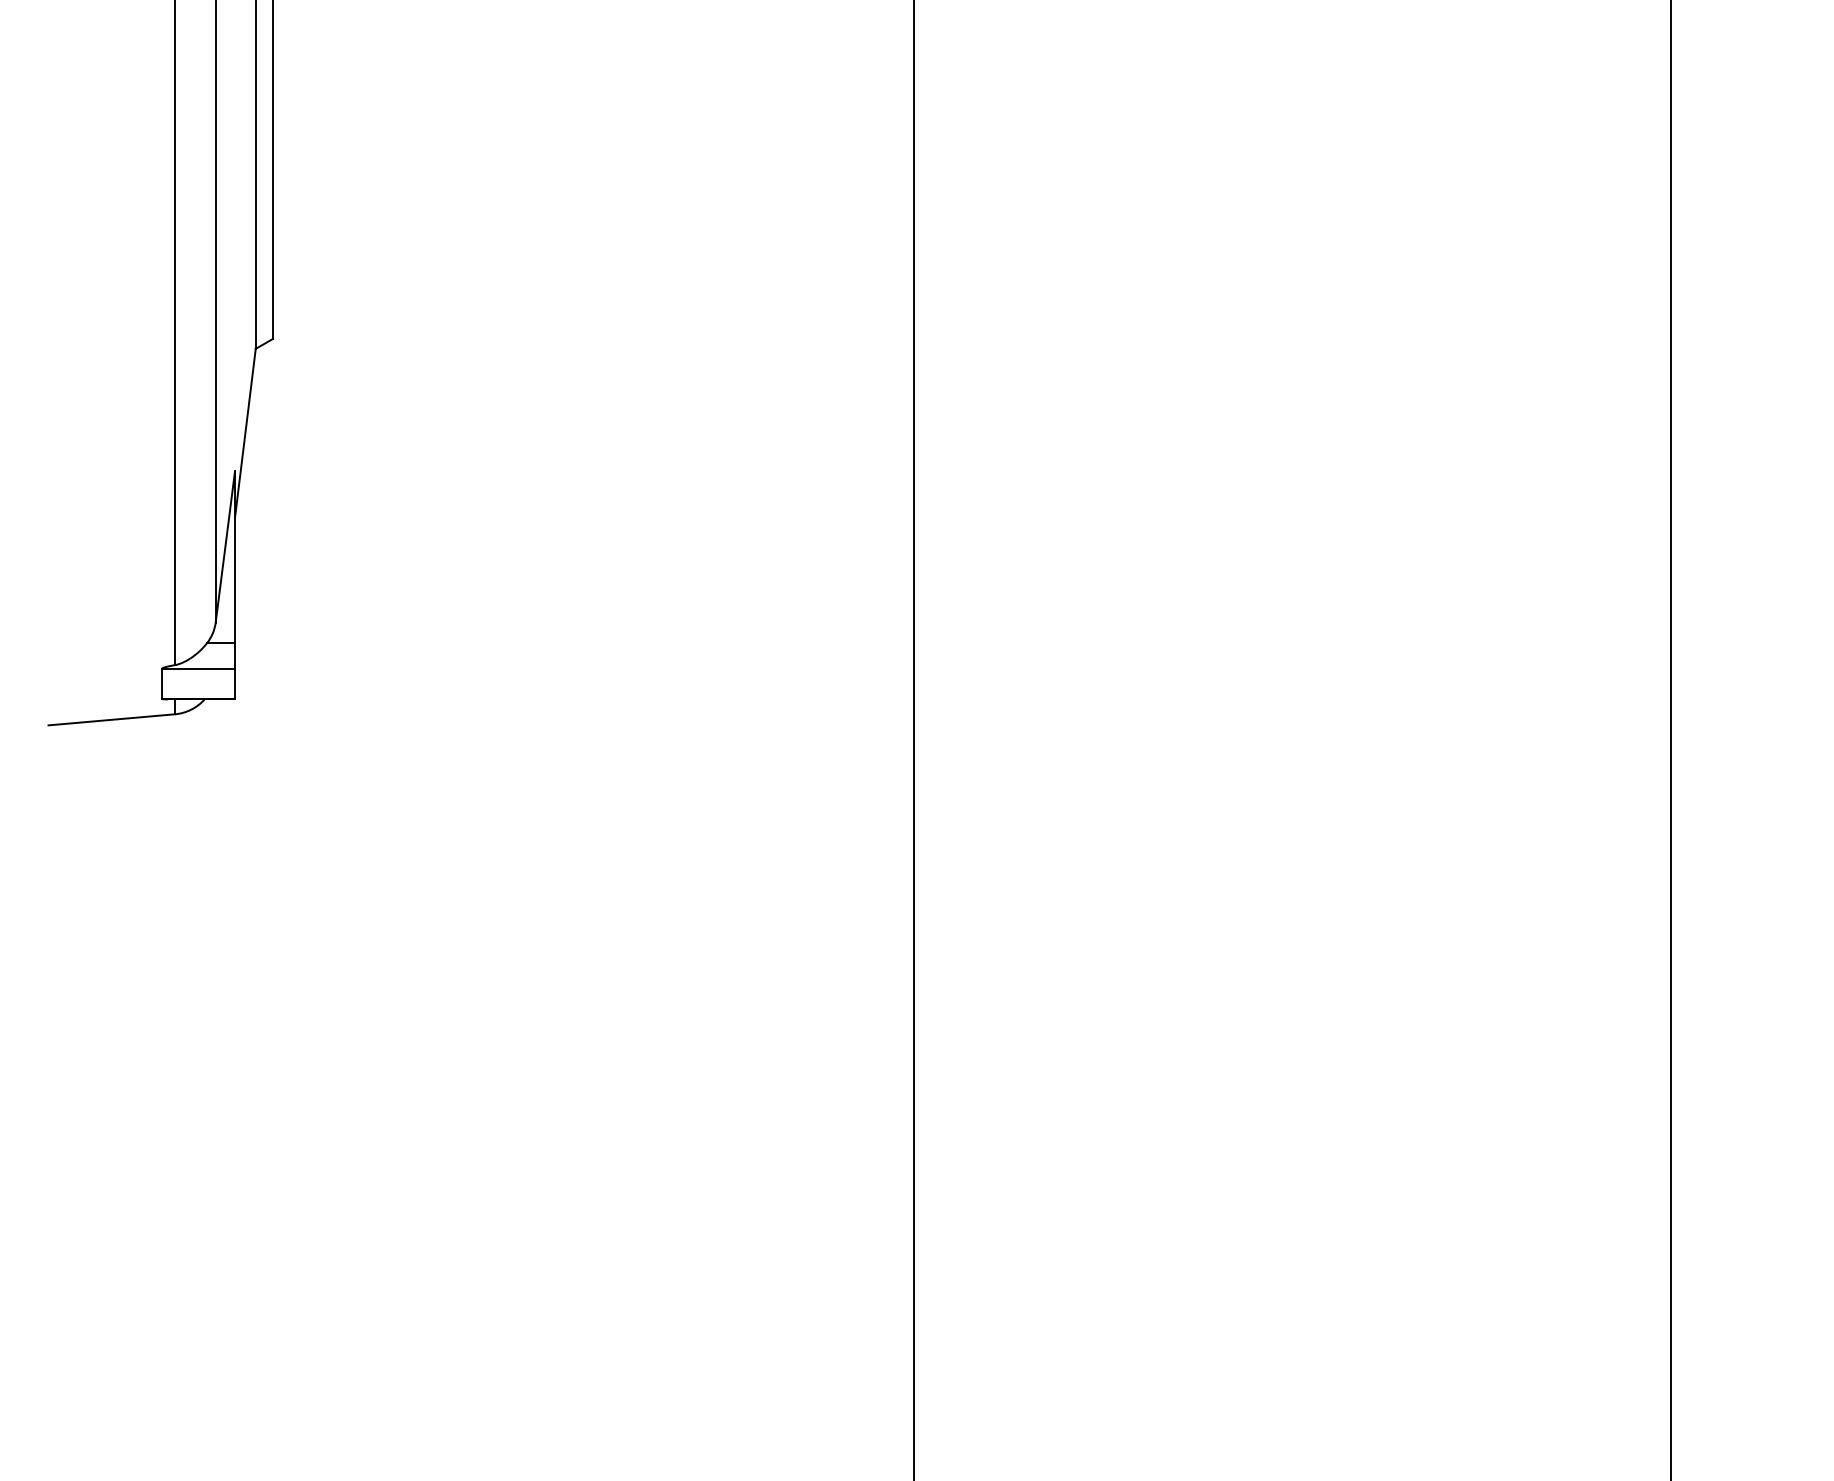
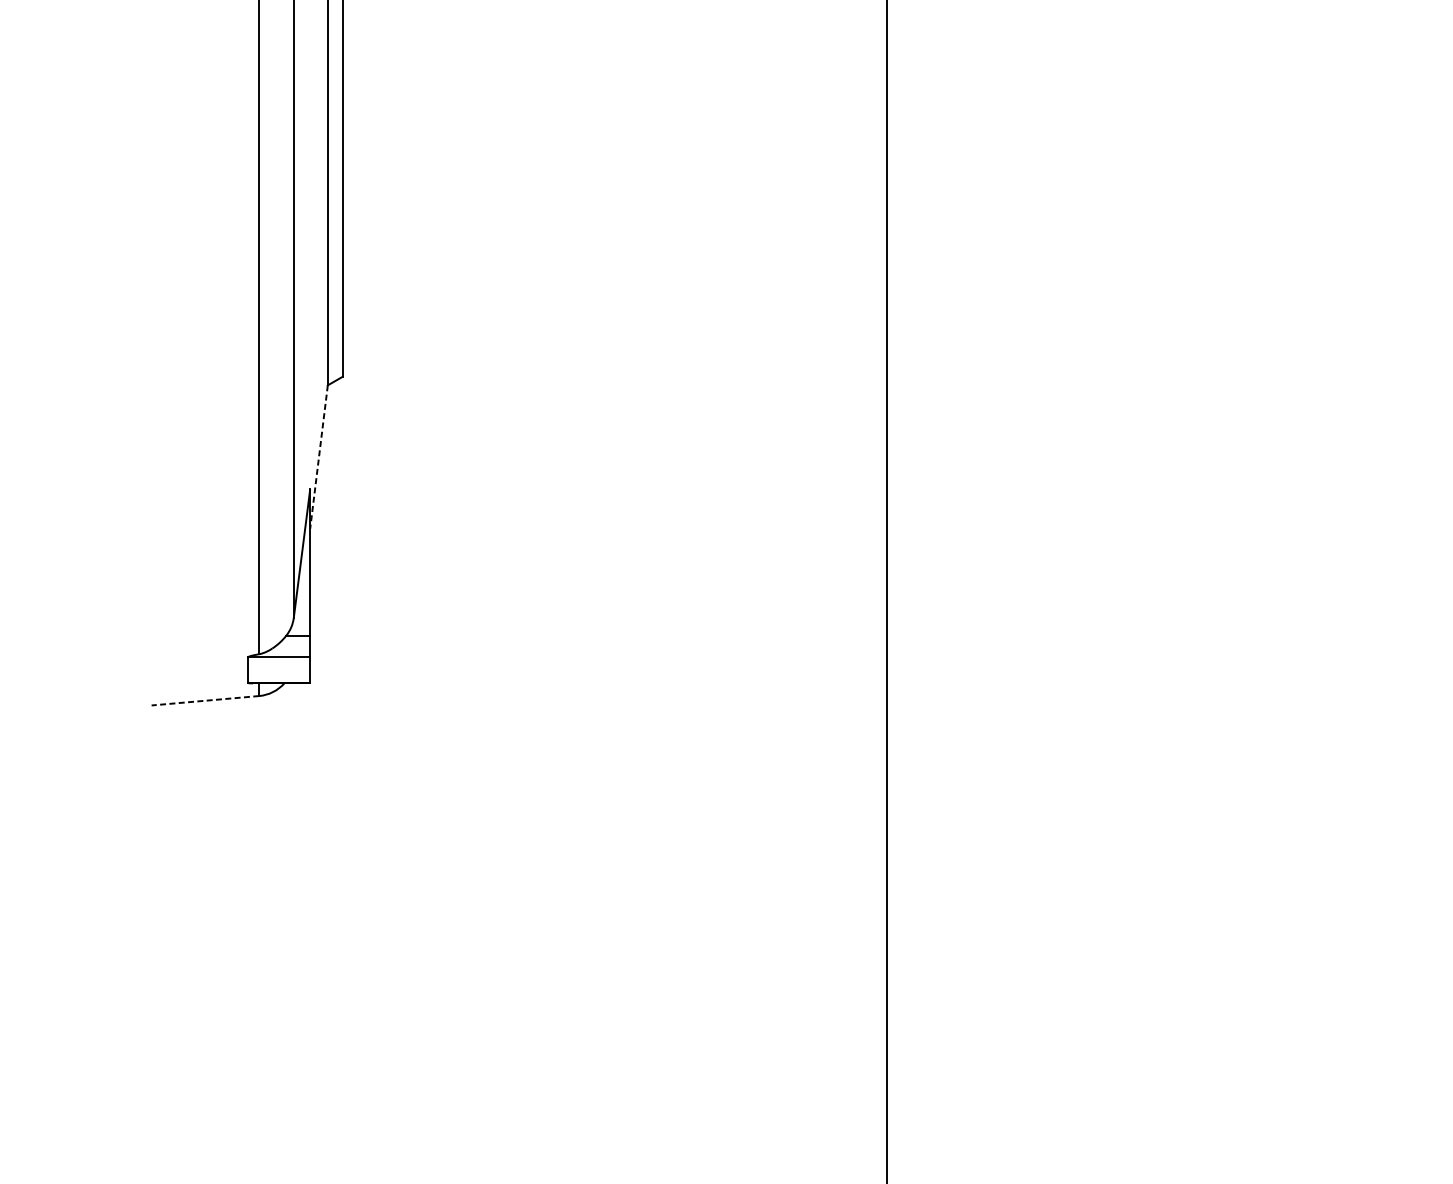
line: (245, 433) -> (319, 457), solid -> dashed
line: (111, 719) -> (205, 700), solid -> dashed

